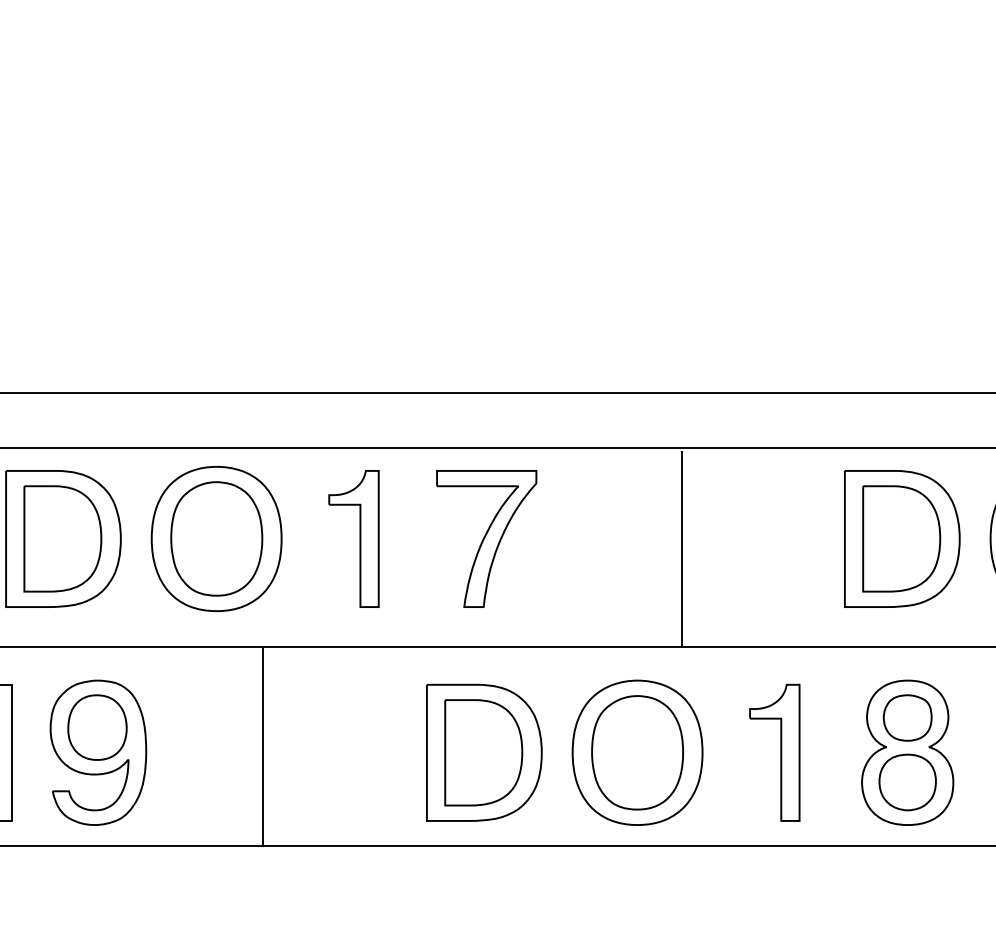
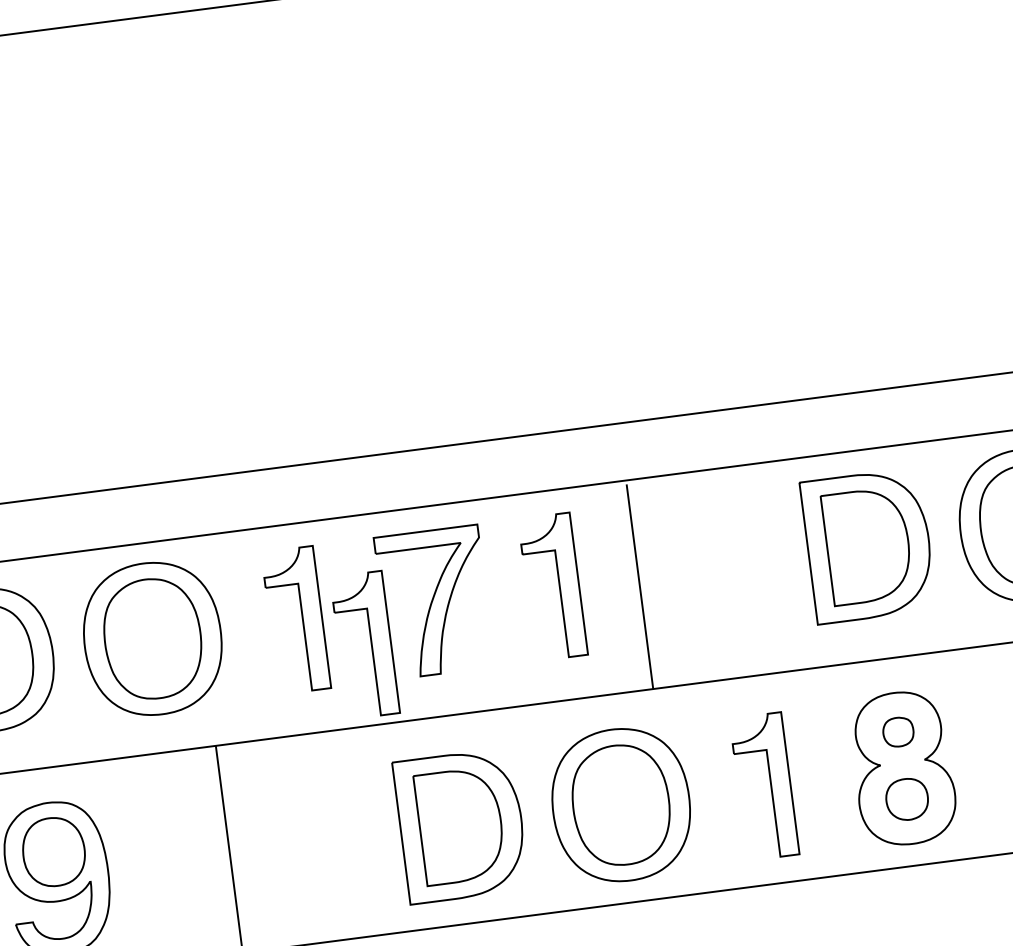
part: (599, 538) -> (552, 586), added
part: (415, 570) -> (364, 644), added
part: (907, 717) -> (898, 731), size x0.6
part: (907, 782) -> (907, 799), size x0.7

